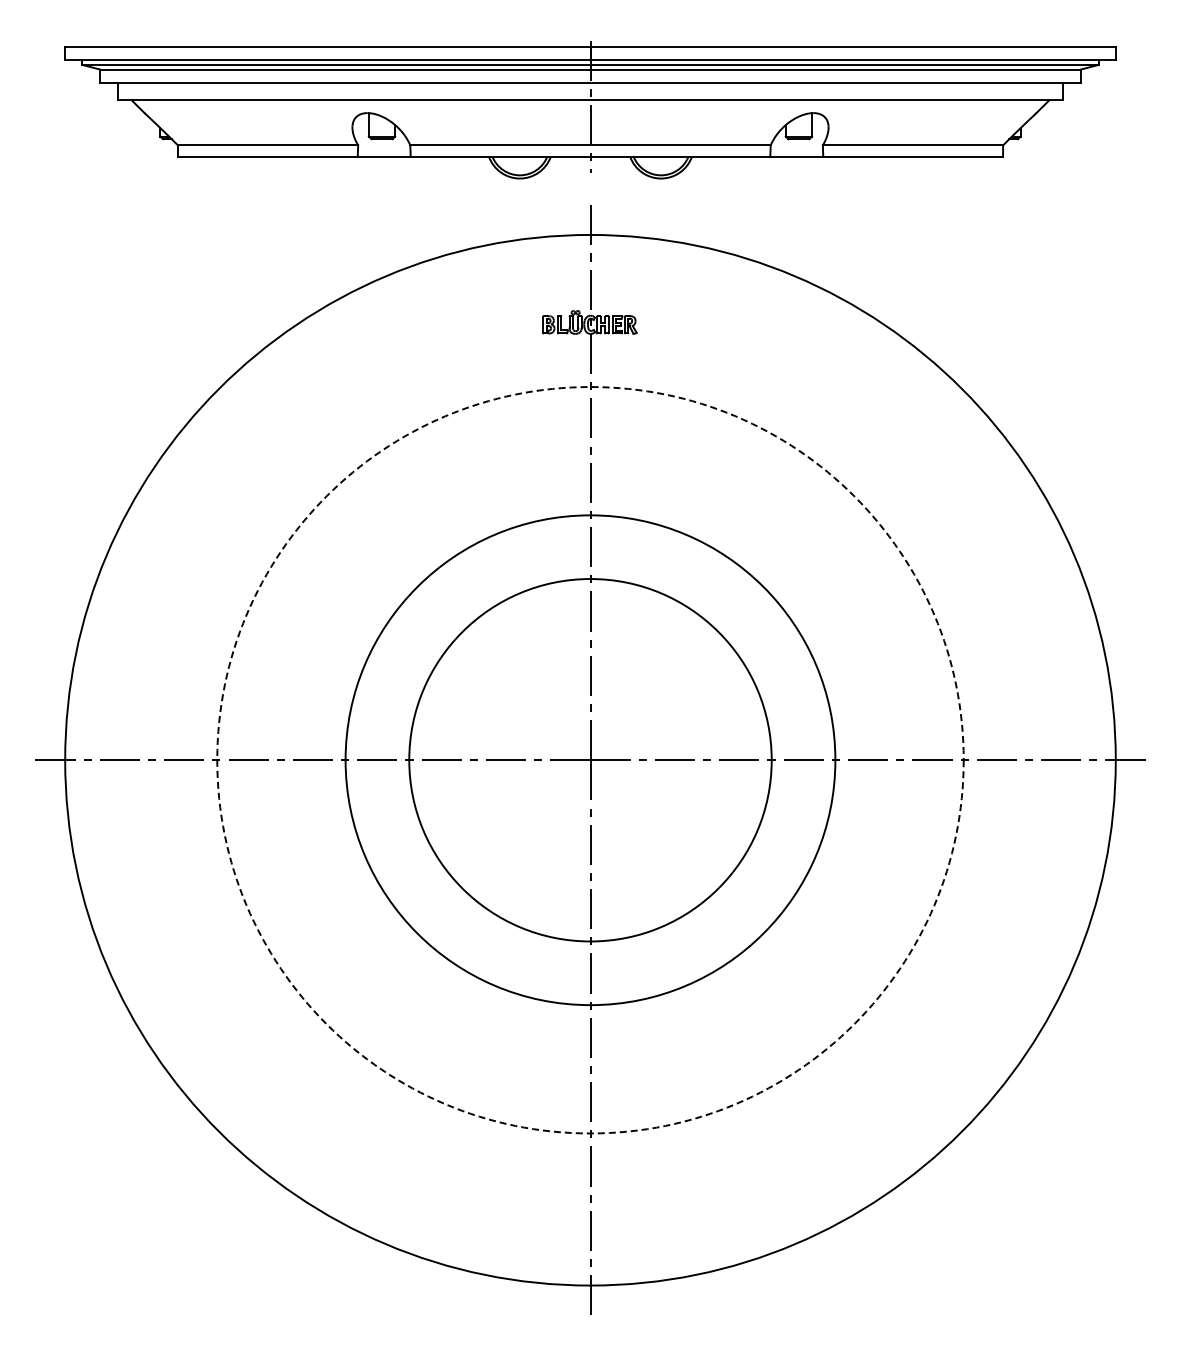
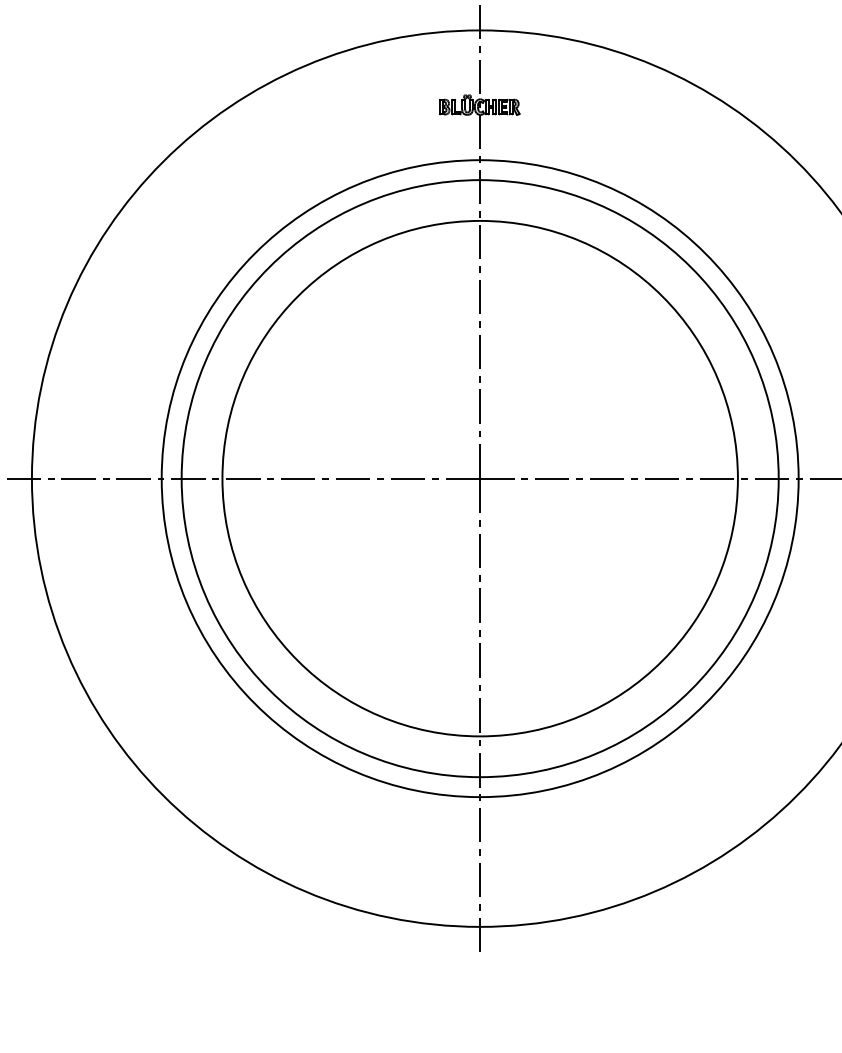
circle: (590, 760) -> (480, 478), dashed -> solid
circle: (590, 760) -> (480, 478), size x1.43
circle: (590, 760) -> (480, 478), size x1.67

